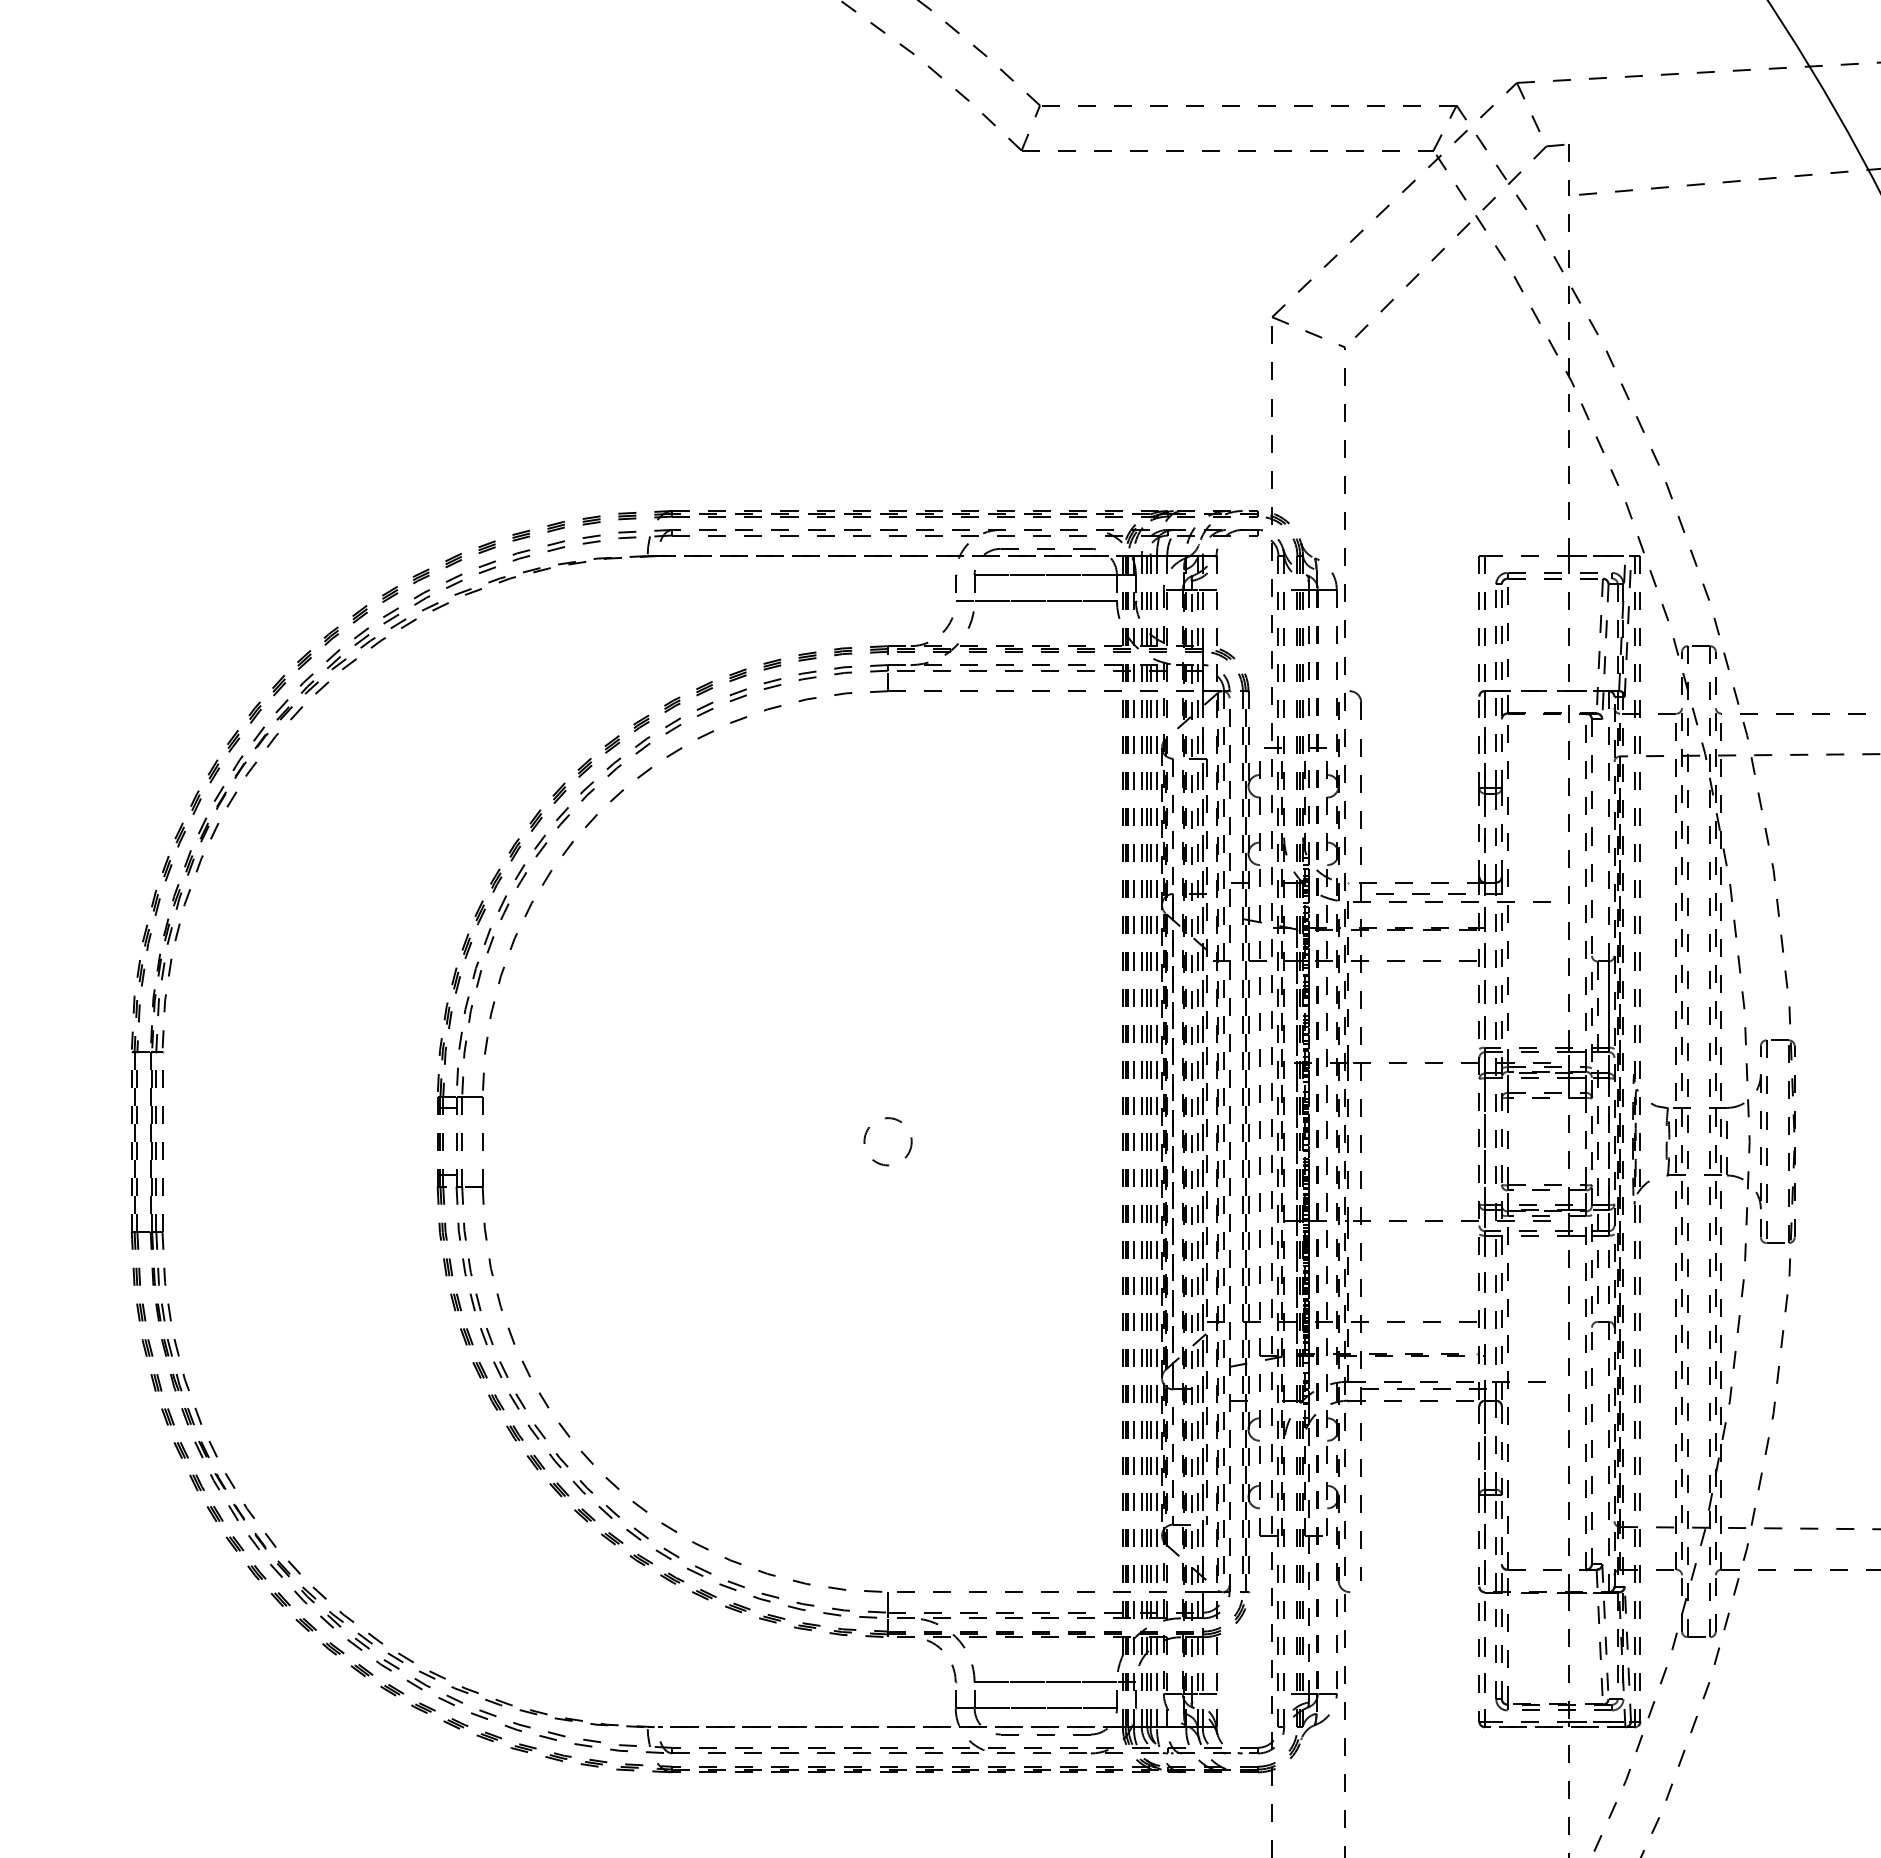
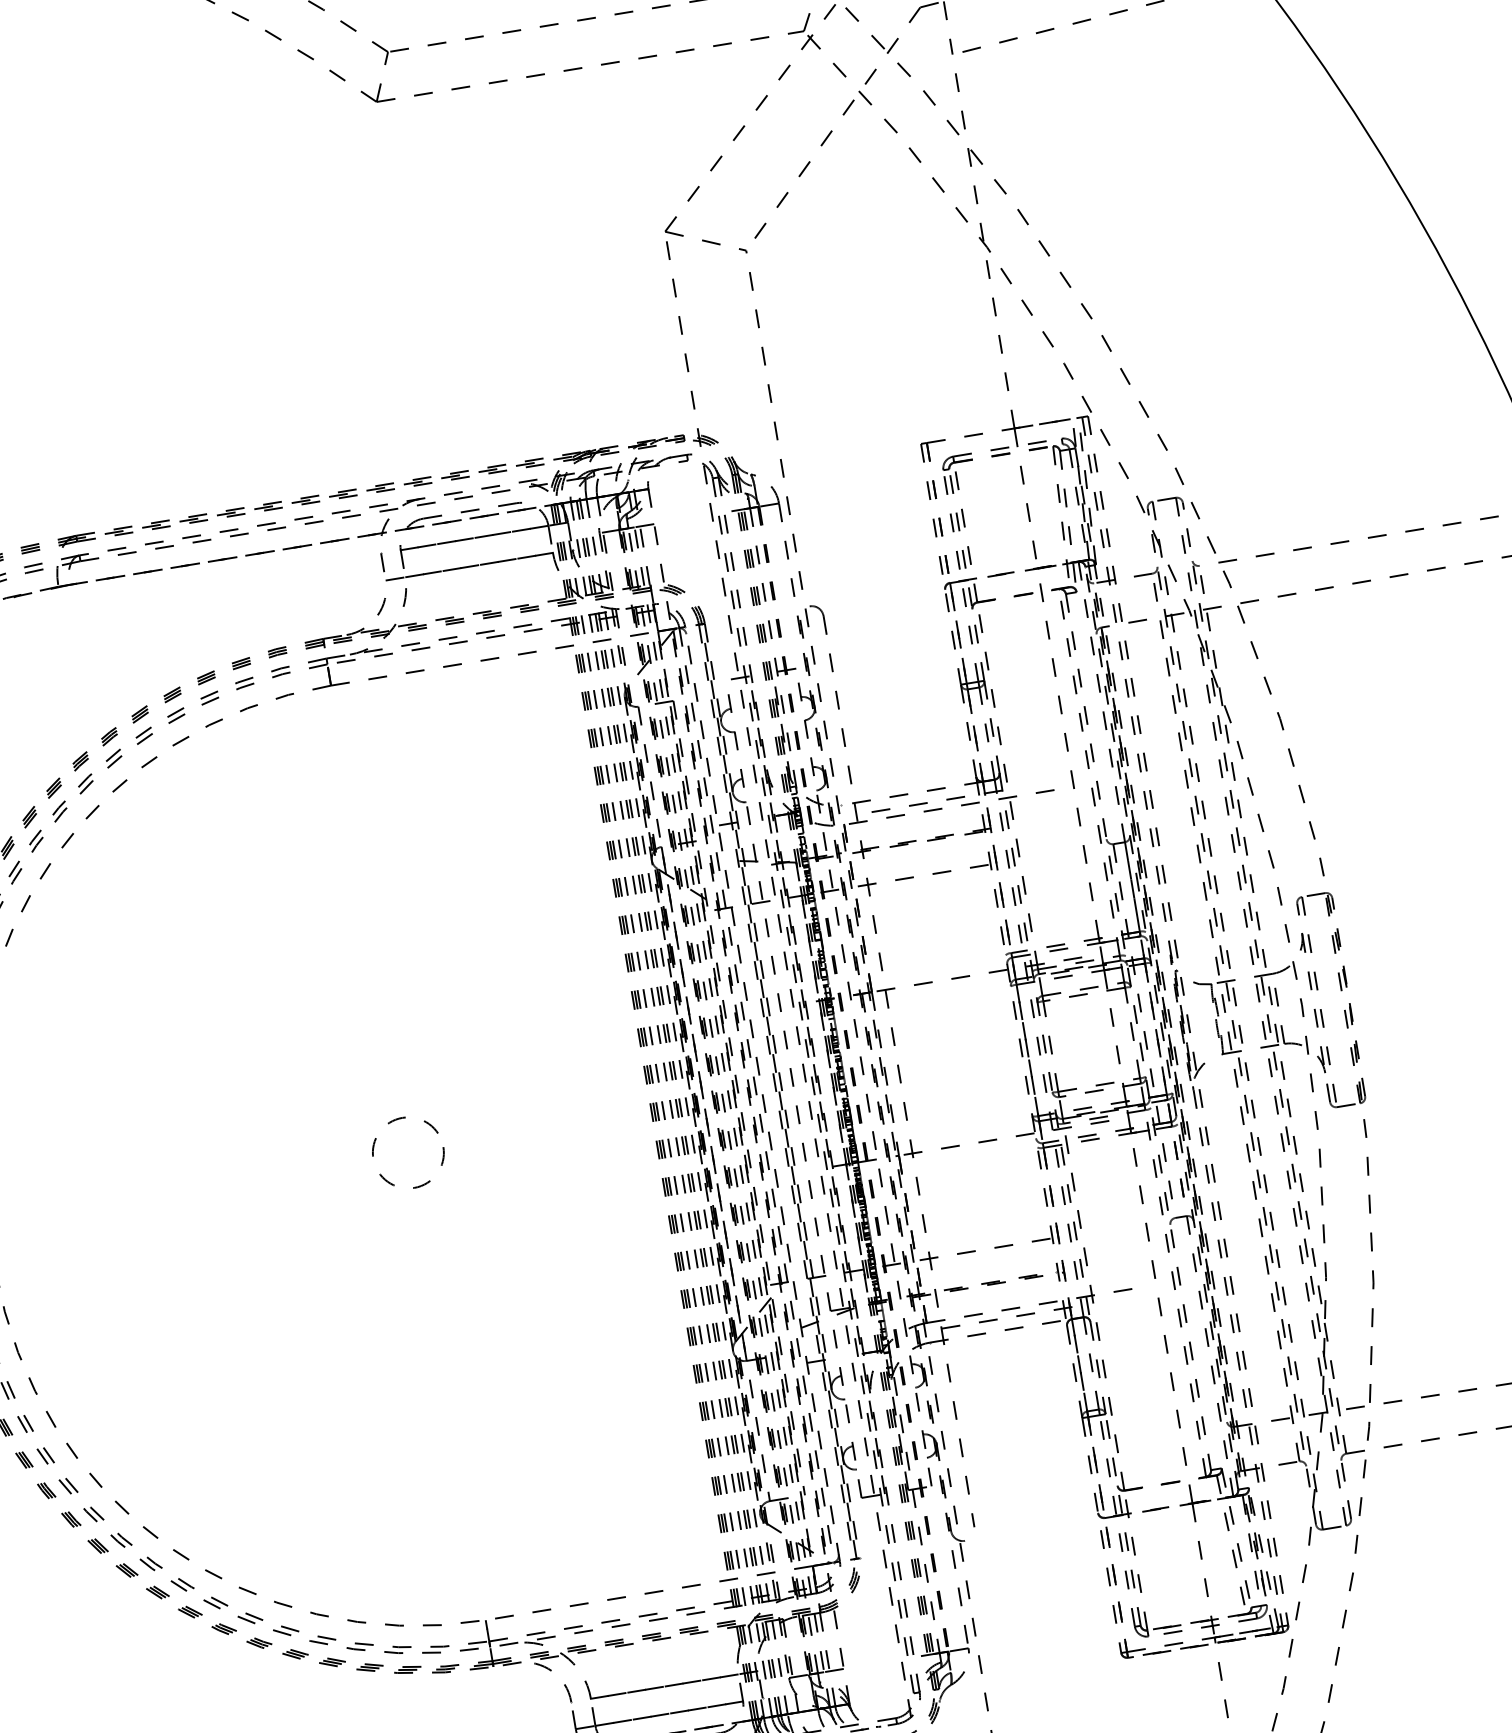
circle: (887, 1141) -> (407, 1152), size x1.43

